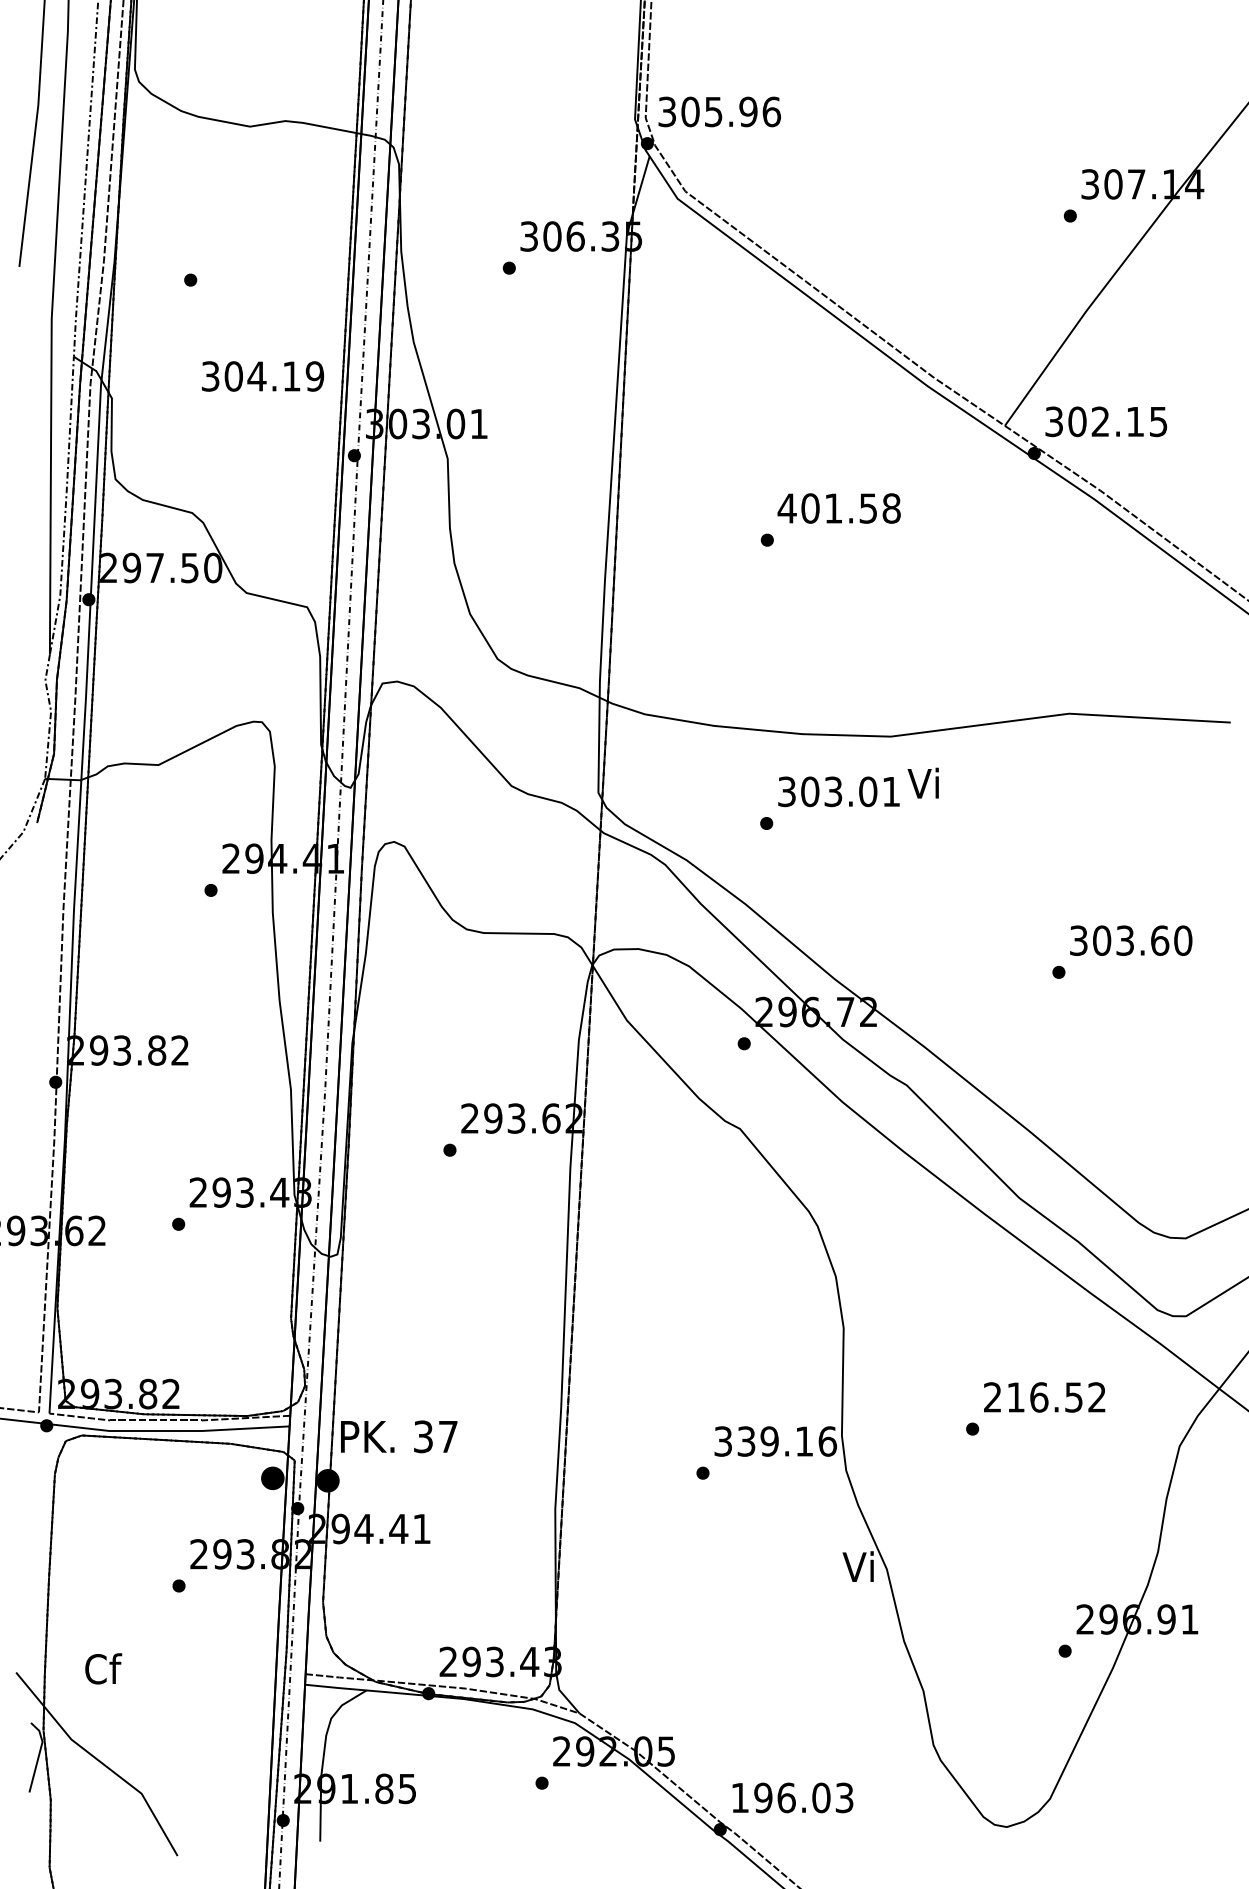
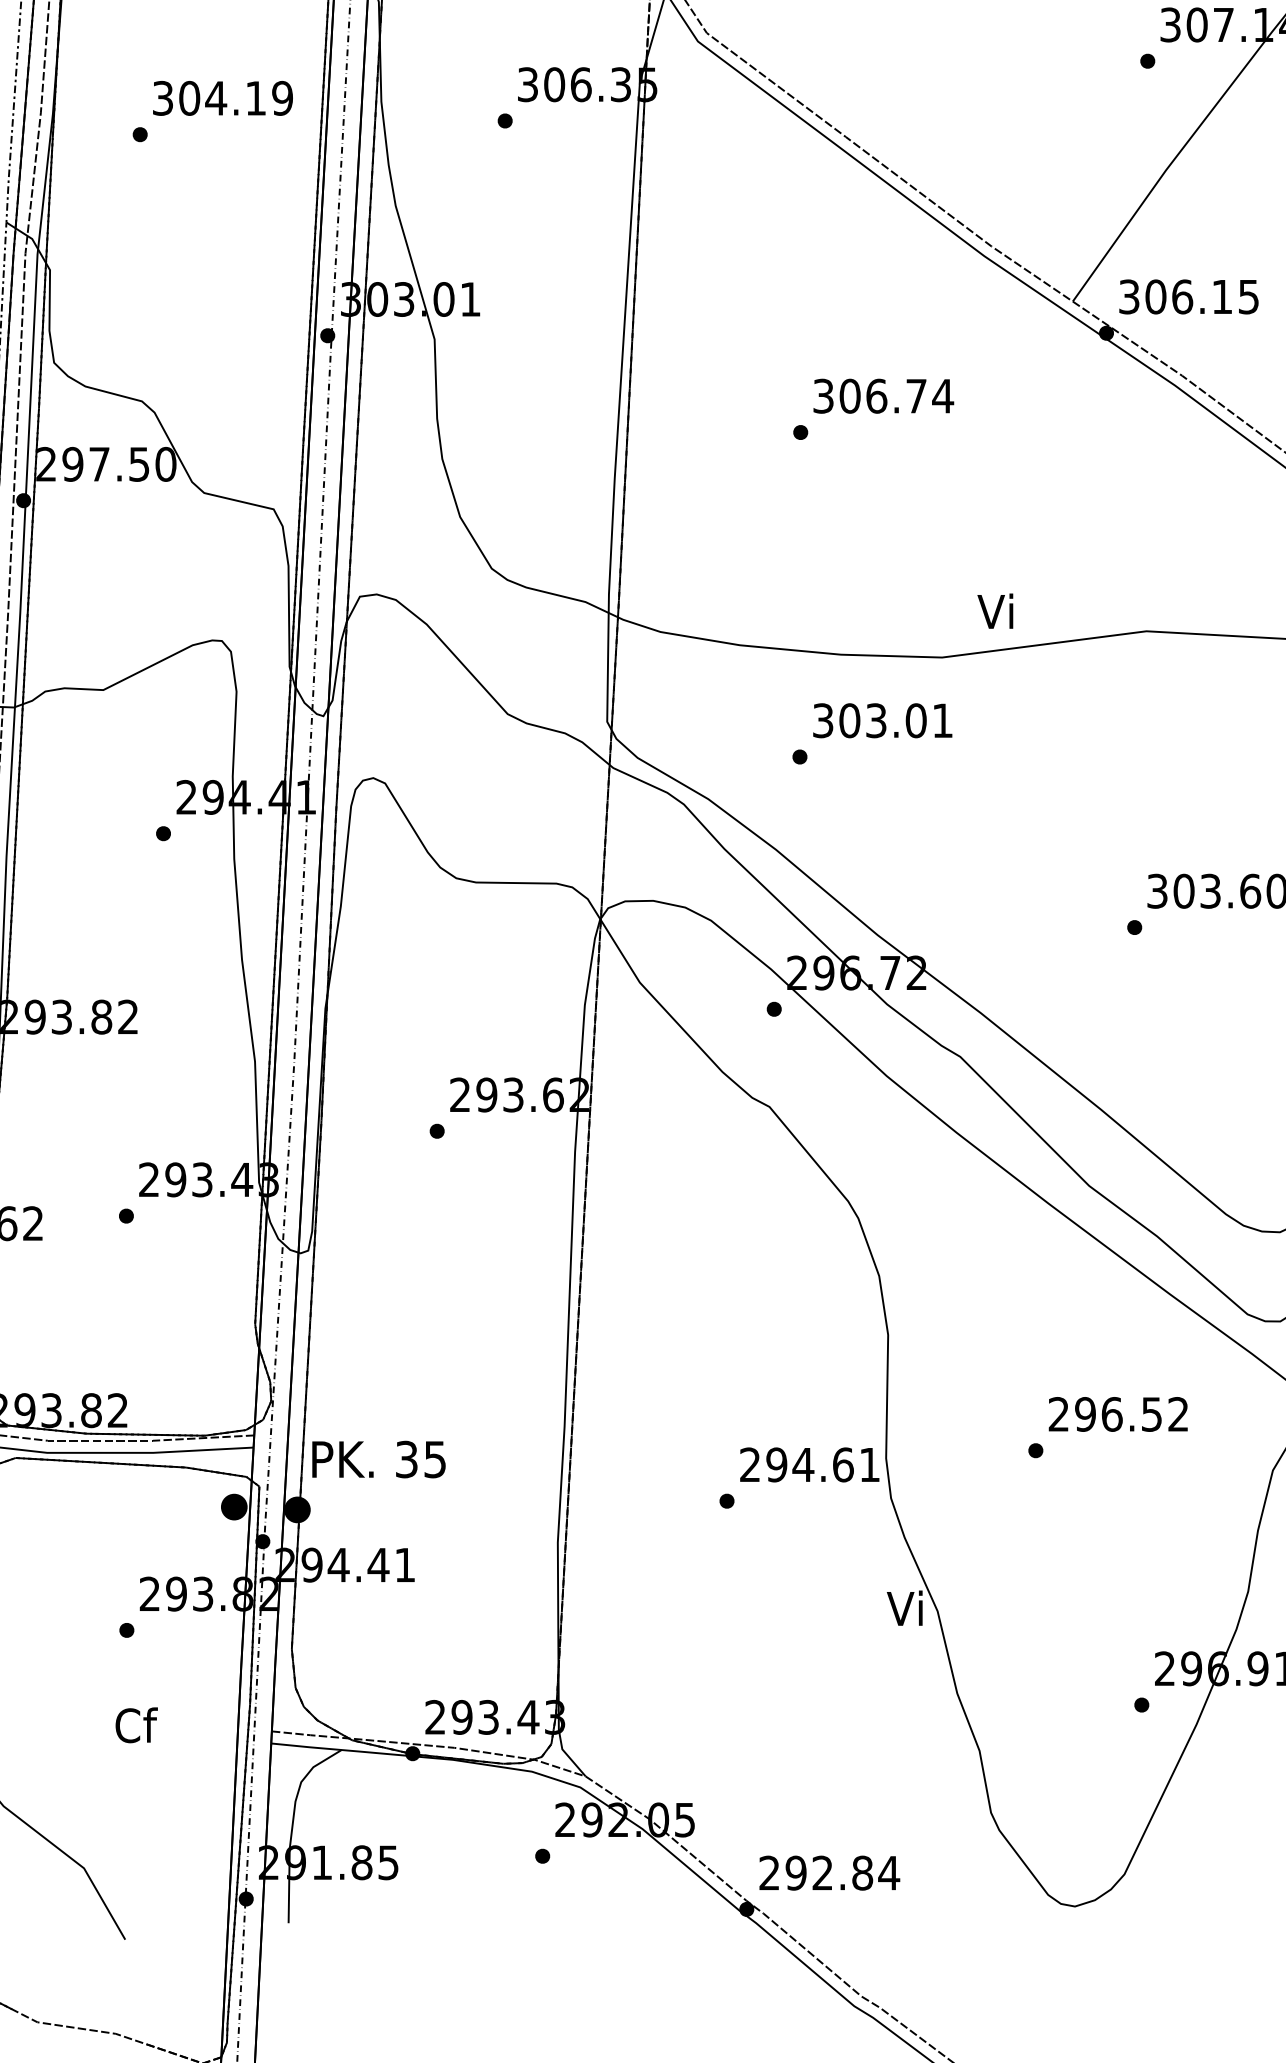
text: (262, 376) -> (222, 98), moved
text: (1100, 421) -> (1182, 296), 302.15 -> 306.15
text: (839, 508) -> (883, 396), 401.58 -> 306.74
text: (922, 782) -> (994, 610), moved
text: (1015, 1397) -> (1084, 1414), 216.52 -> 296.52
text: (448, 1437) -> (435, 1460), 37 -> 35
text: (775, 1441) -> (810, 1464), 339.16 -> 294.61
text: (103, 1668) -> (136, 1724), moved
text: (792, 1797) -> (829, 1872), 196.03 -> 292.84

